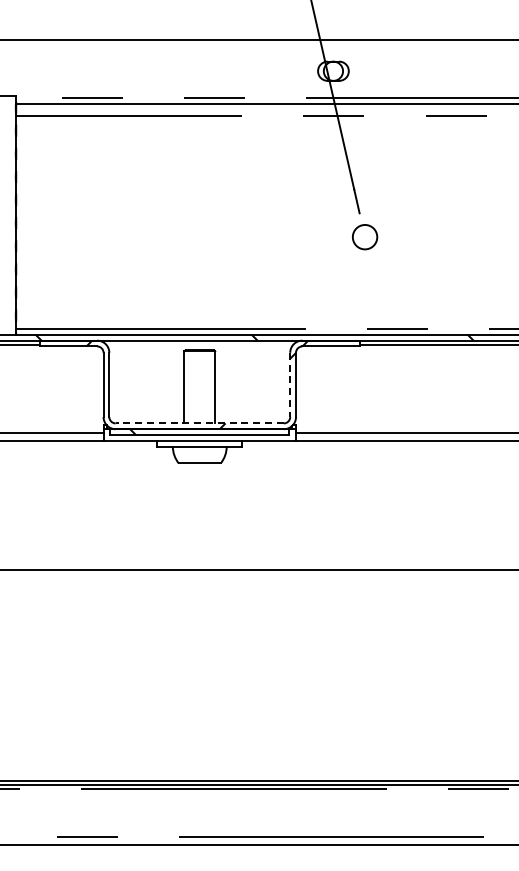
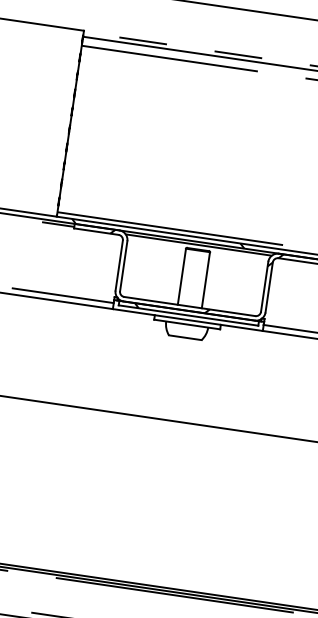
line: (199, 344) -> (198, 245), added
line: (290, 385) -> (264, 287), dashed -> solid
line: (199, 423) -> (189, 306), dashed -> solid

